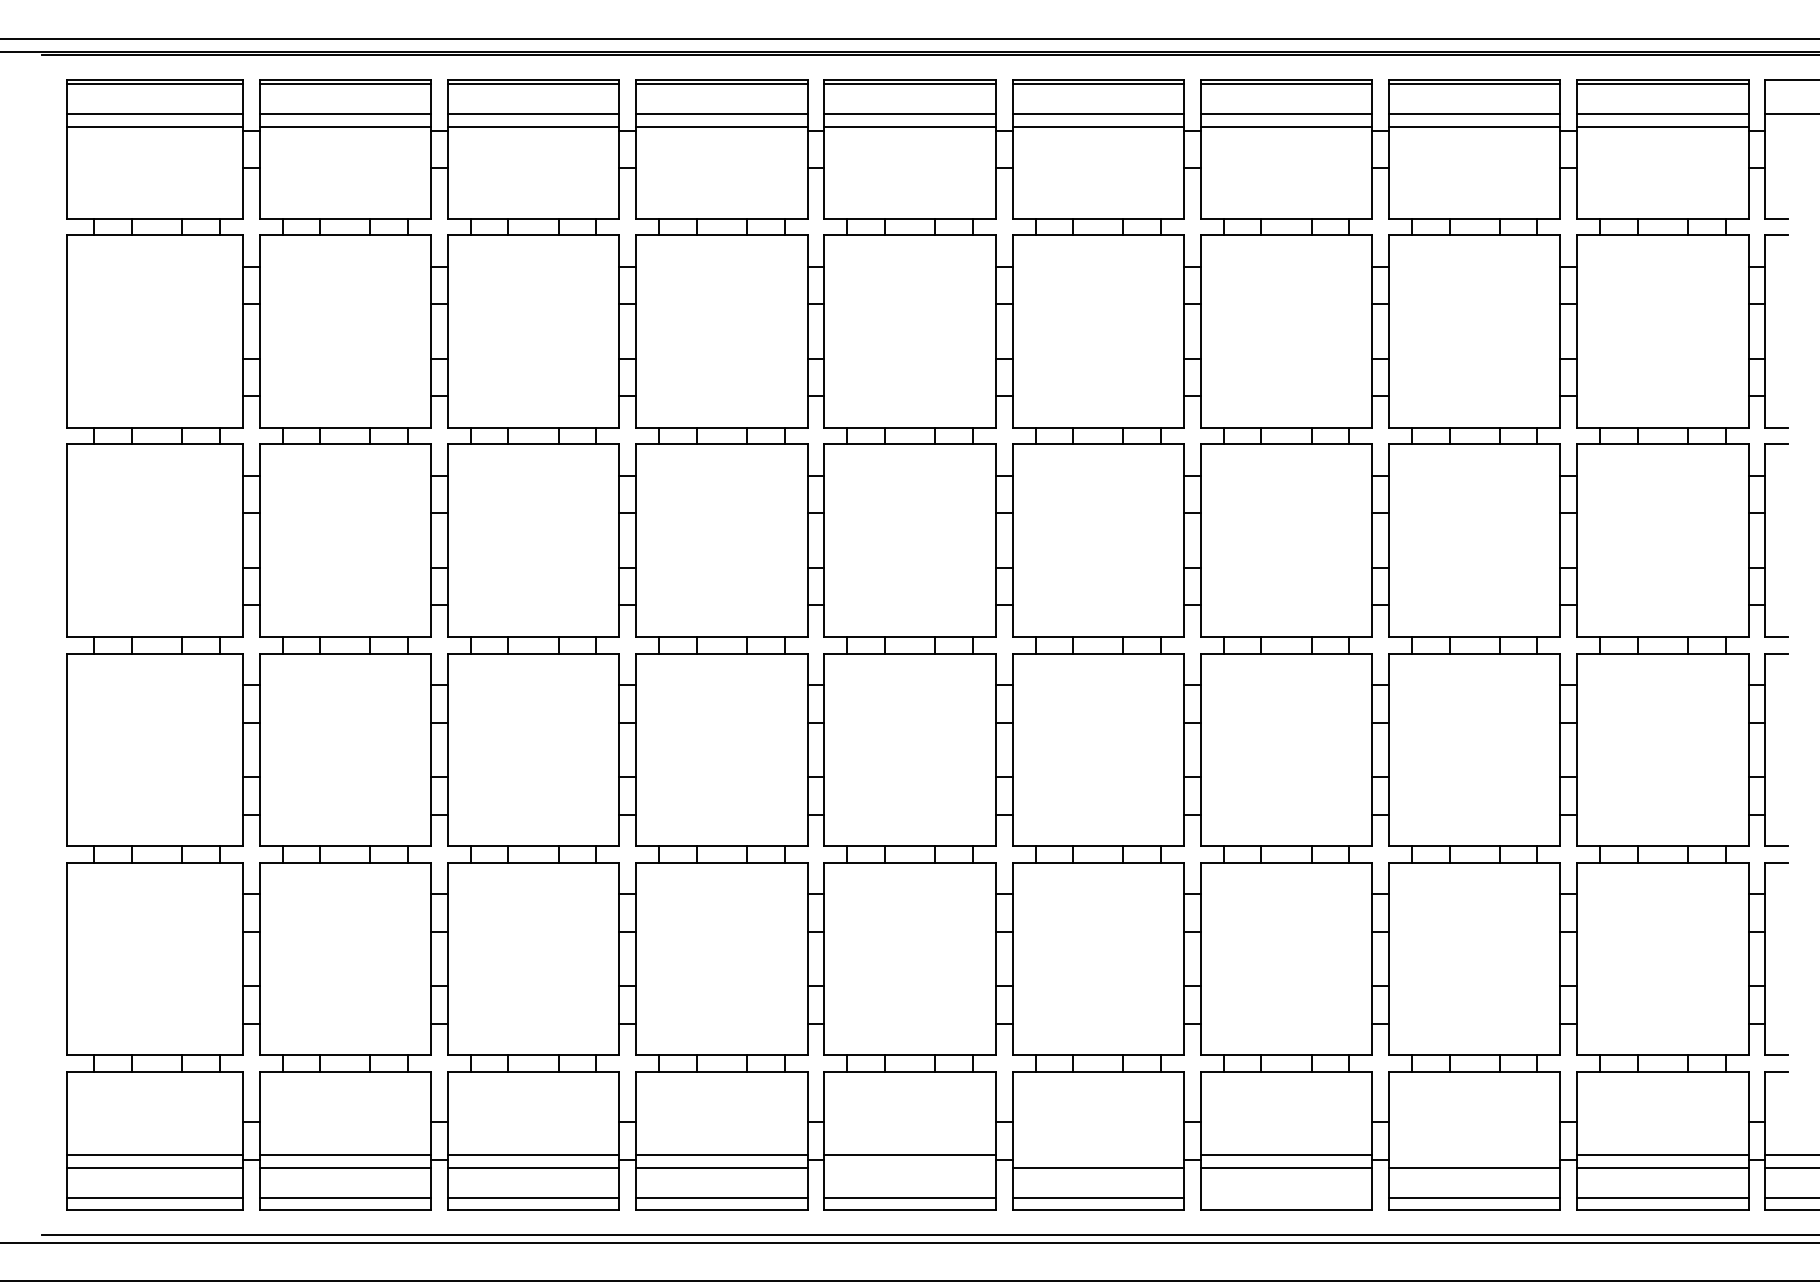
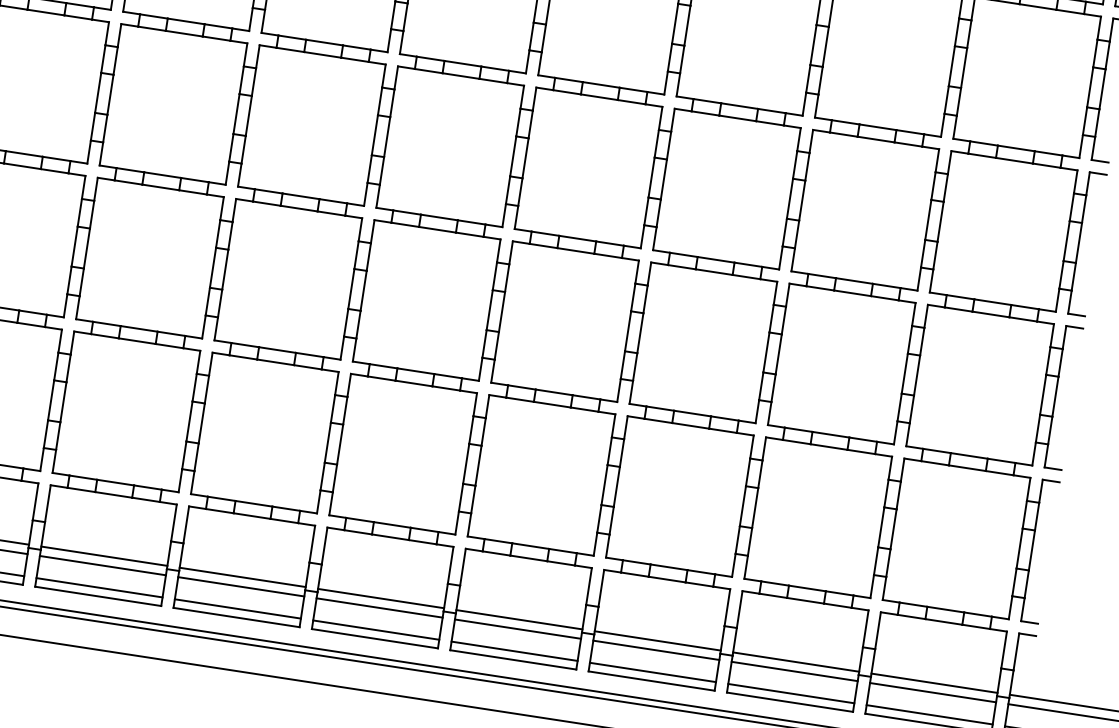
line: (1097, 1155) -> (518, 619), added
line: (1474, 1155) -> (795, 662), added
line: (909, 1168) -> (379, 608), added
line: (1286, 1198) -> (652, 672), added

